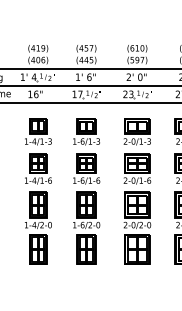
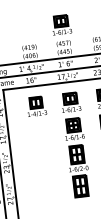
part: (86, 22) -> (61, 25), added
part: (38, 208) -> (43, 161), removed

